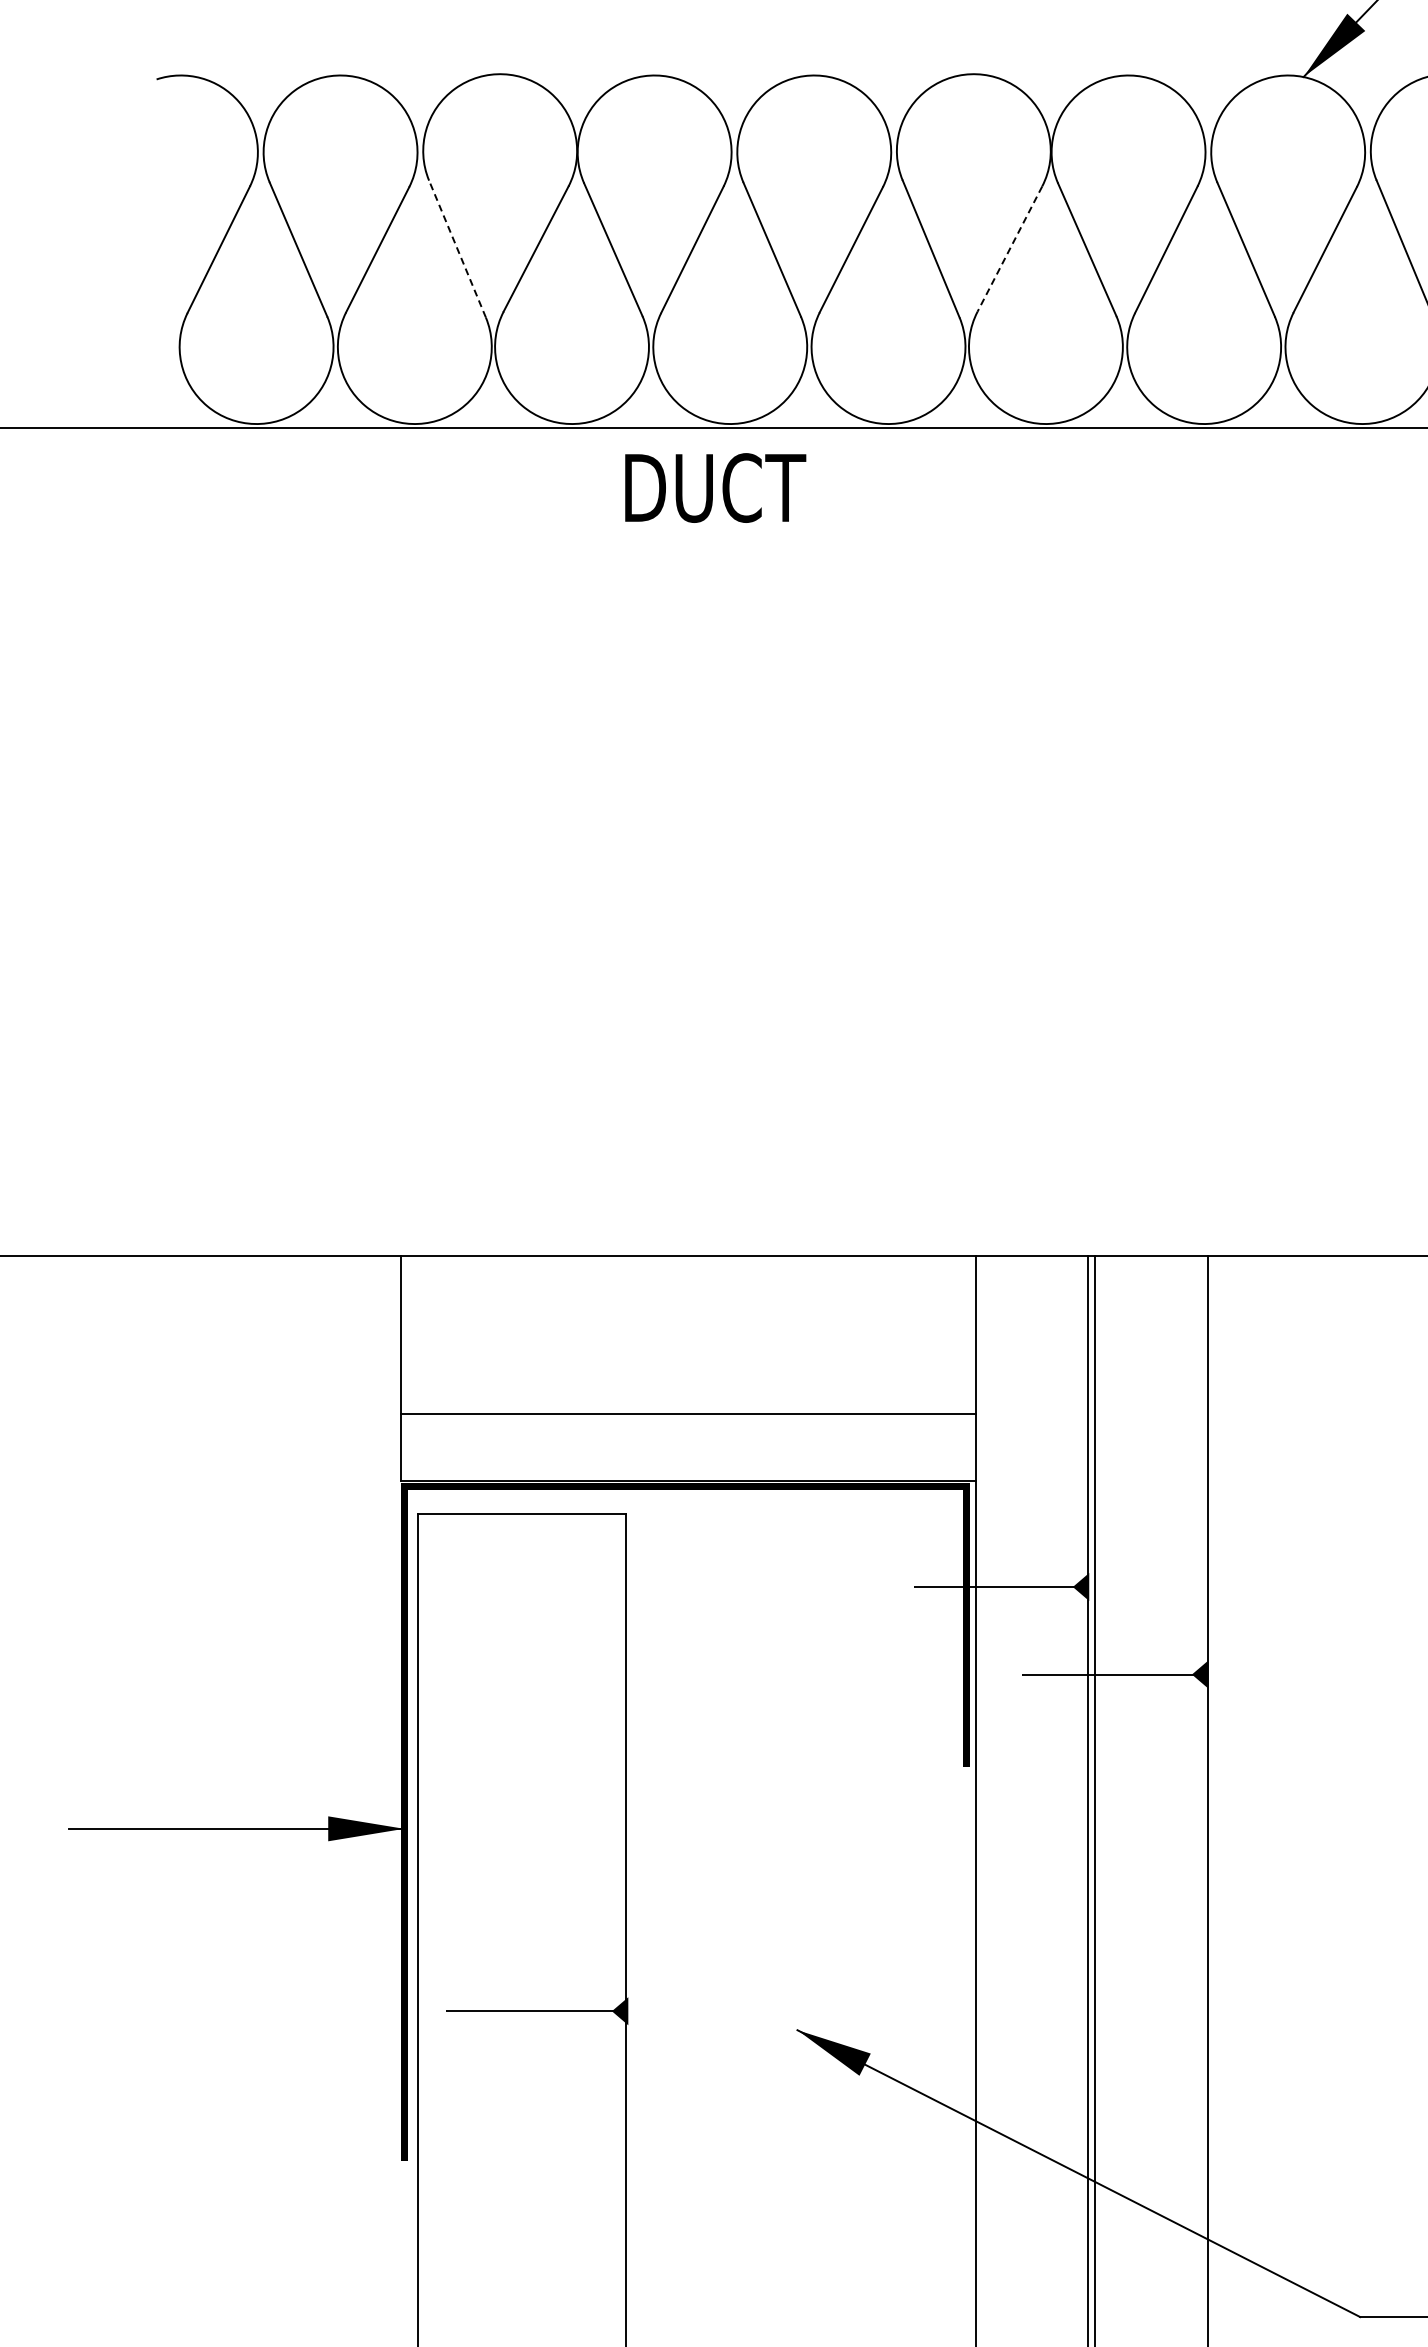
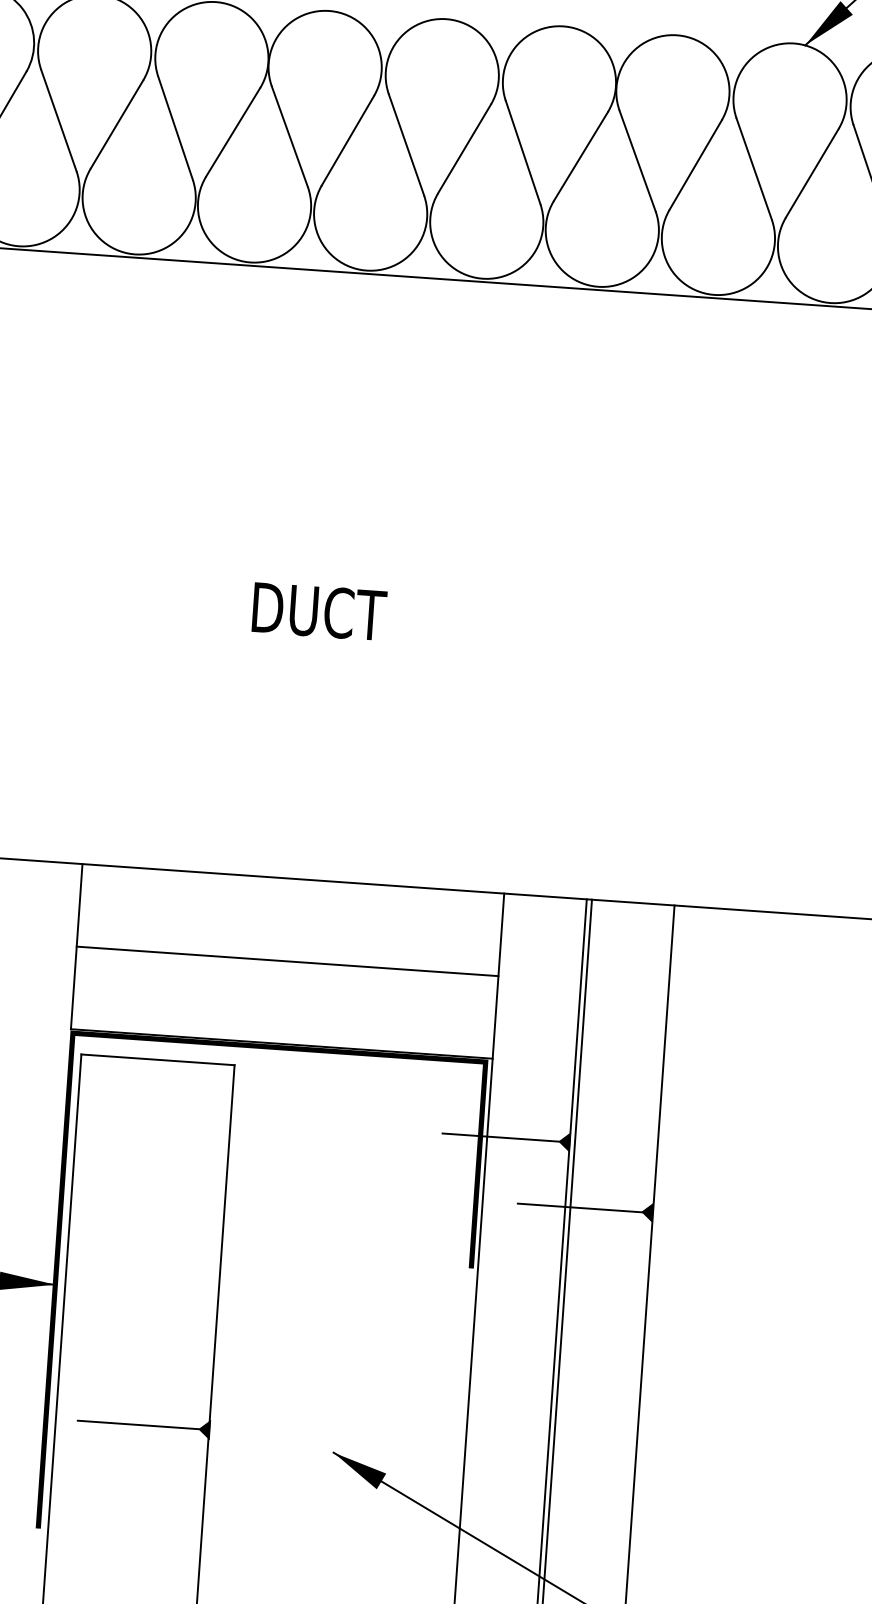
line: (457, 248) -> (175, 127), dashed -> solid
line: (1009, 249) -> (580, 156), dashed -> solid
text: (715, 487) -> (319, 611), moved
line: (688, 1414) -> (287, 961), moved

